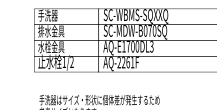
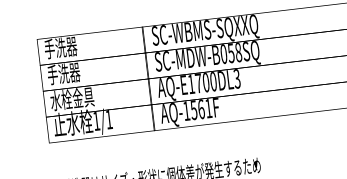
text: (152, 30) -> (235, 52), SC-MDW-B070SQ -> SC-MDW-B058SQ
text: (51, 31) -> (69, 73), 排水金具 -> 手洗器
text: (71, 61) -> (108, 118), 1/2 -> 1/1
text: (121, 62) -> (190, 110), AQ-2261F -> AQ-1561F

